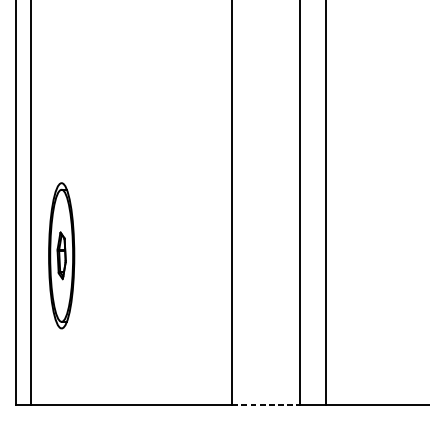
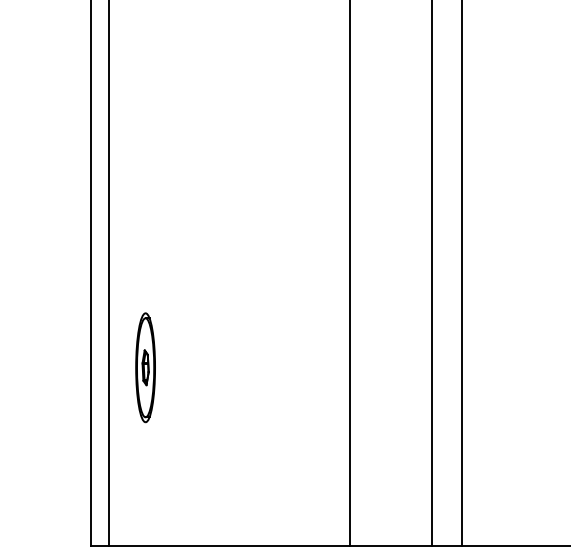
part: (61, 255) -> (145, 367), size x0.62
line: (266, 404) -> (391, 546), dashed -> solid

